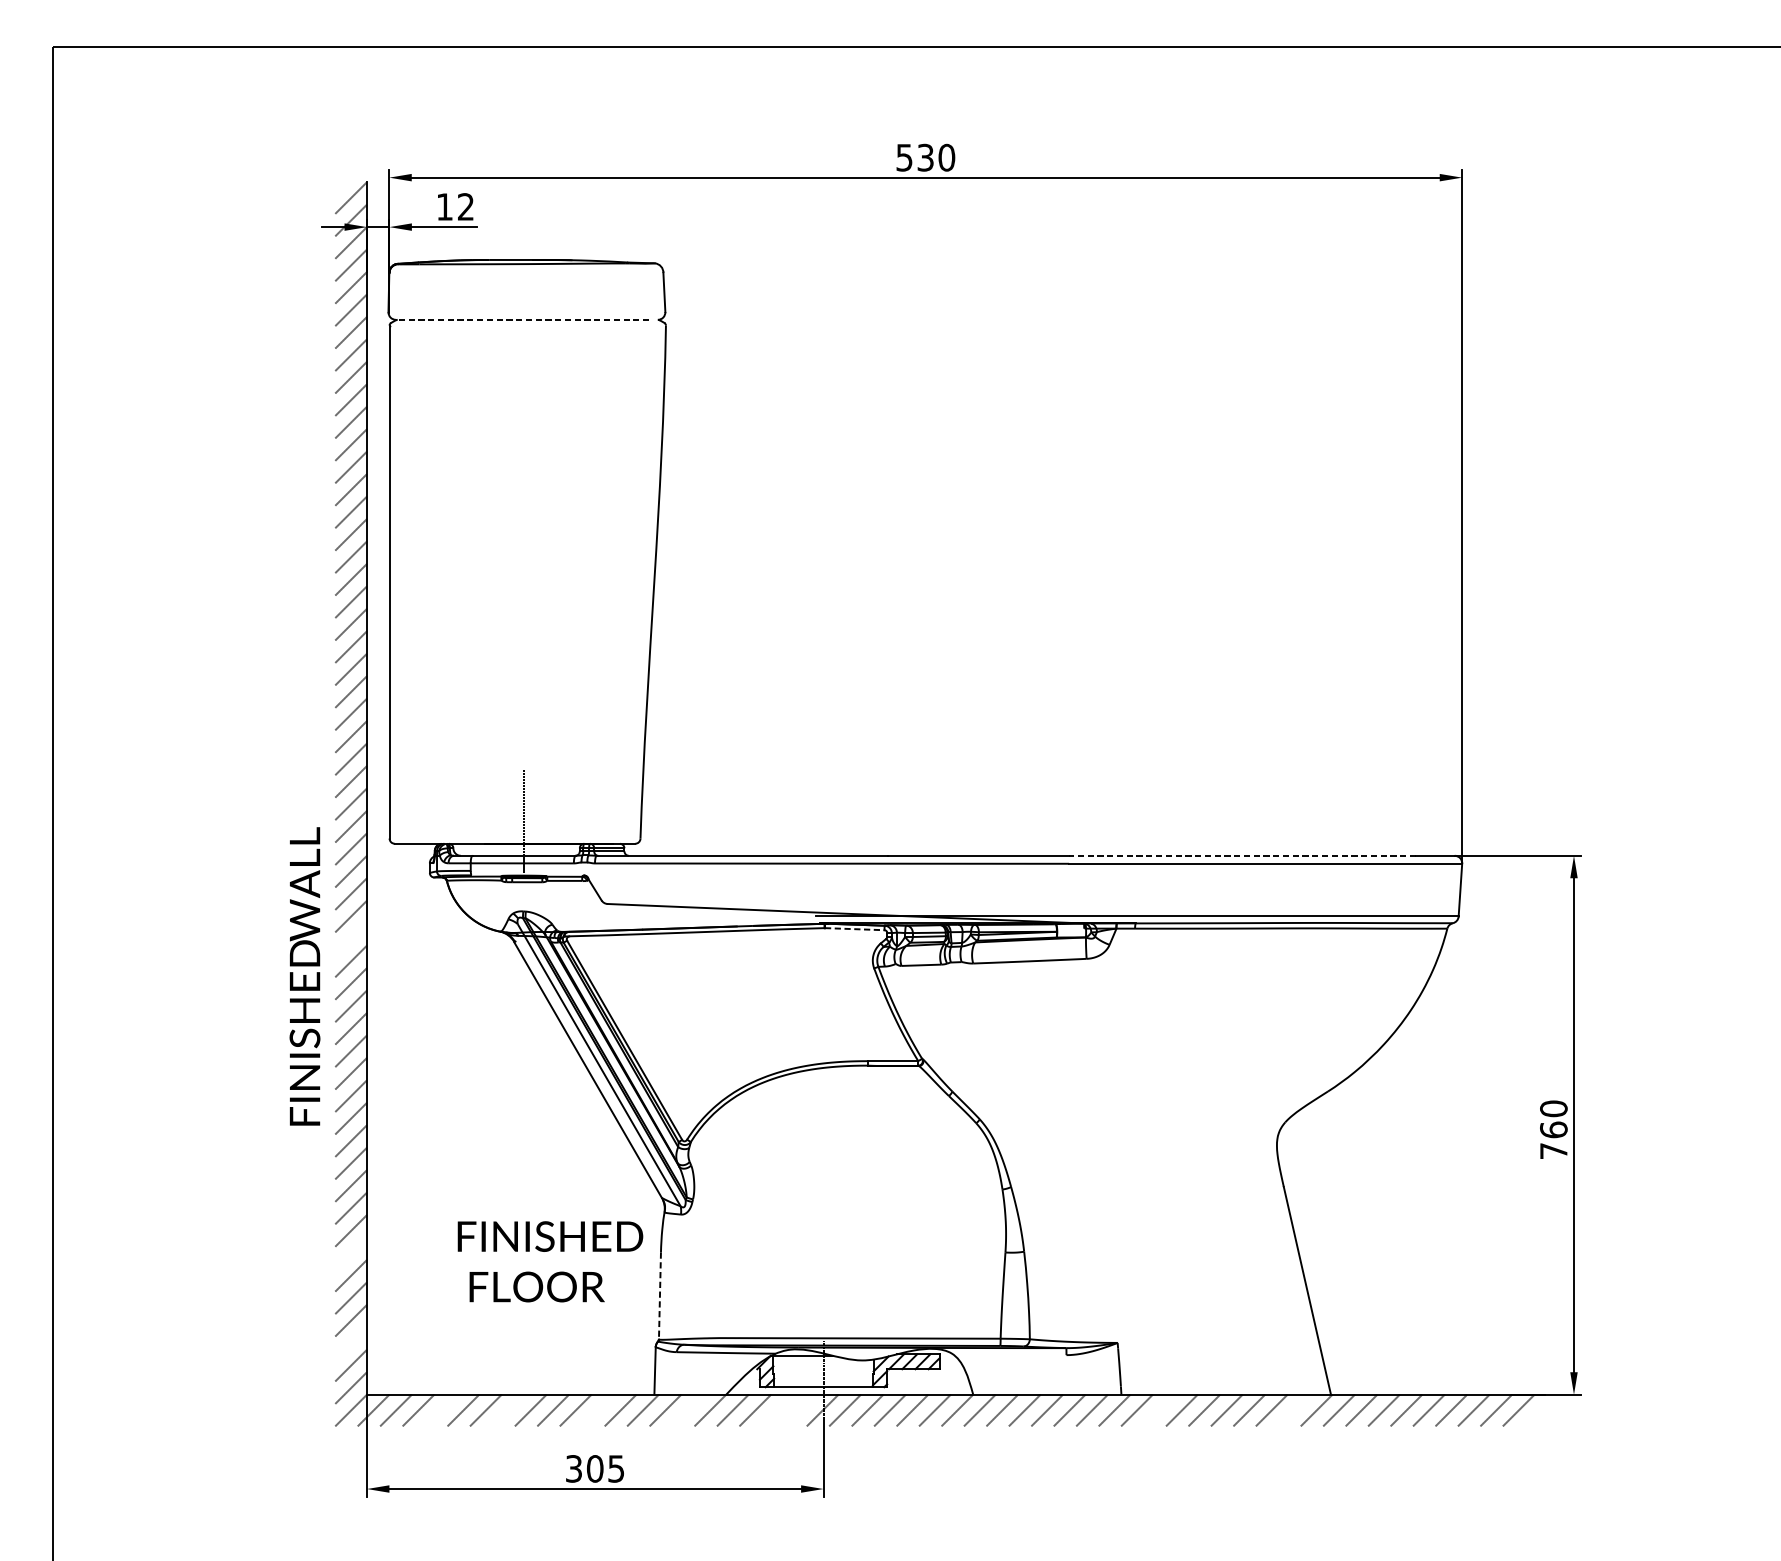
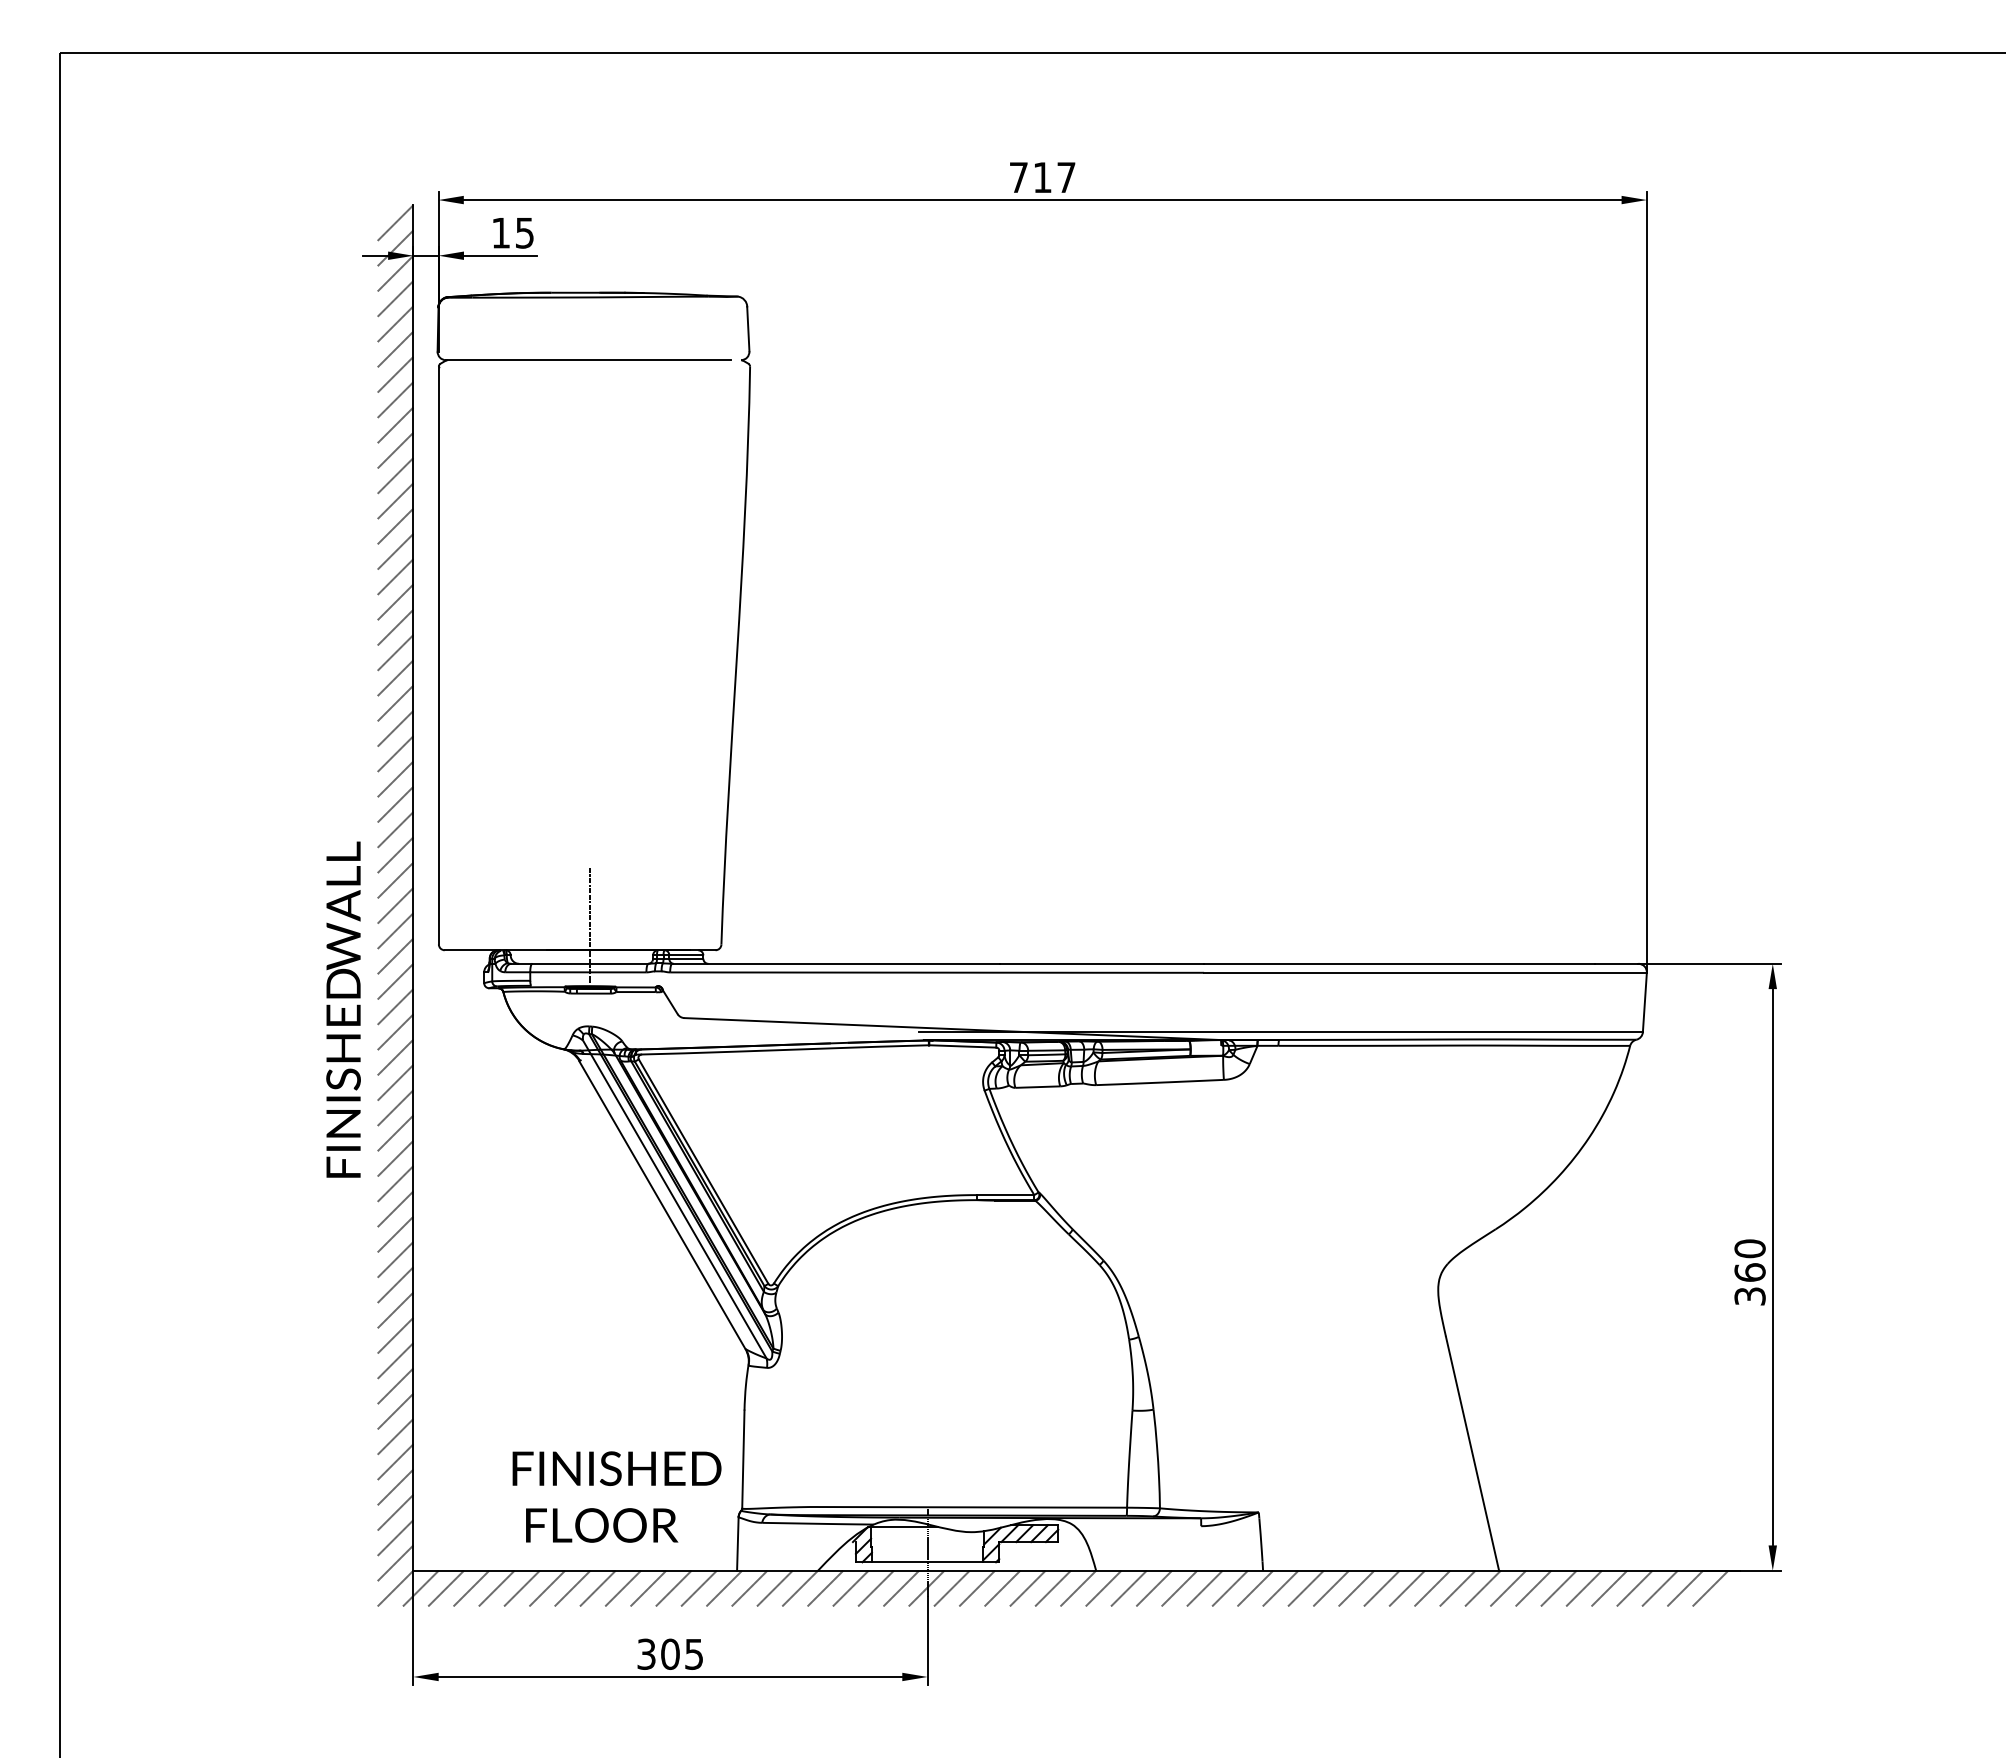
text: (925, 157) -> (1042, 177), 530 -> 717
text: (465, 206) -> (524, 232), 12 -> 15
line: (522, 320) -> (588, 360), dashed -> solid
line: (1242, 855) -> (1399, 963), dashed -> solid
line: (854, 929) -> (962, 1046), dashed -> solid
line: (351, 938) -> (395, 1057), added
text: (304, 976) -> (343, 1009), moved
text: (1553, 1151) -> (1749, 1296), 760 -> 360
line: (351, 1253) -> (395, 1411), added
text: (549, 1261) -> (616, 1496), moved
line: (660, 1295) -> (743, 1459), dashed -> solid
line: (351, 1342) -> (395, 1512), added
line: (440, 1410) -> (496, 1588), added
line: (508, 1410) -> (572, 1588), added
line: (597, 1410) -> (673, 1588), added
line: (687, 1410) -> (774, 1588), added
line: (777, 1410) -> (875, 1588), added
line: (800, 1410) -> (901, 1588), added
line: (1159, 1410) -> (1305, 1588), added
line: (1294, 1410) -> (1457, 1588), added

